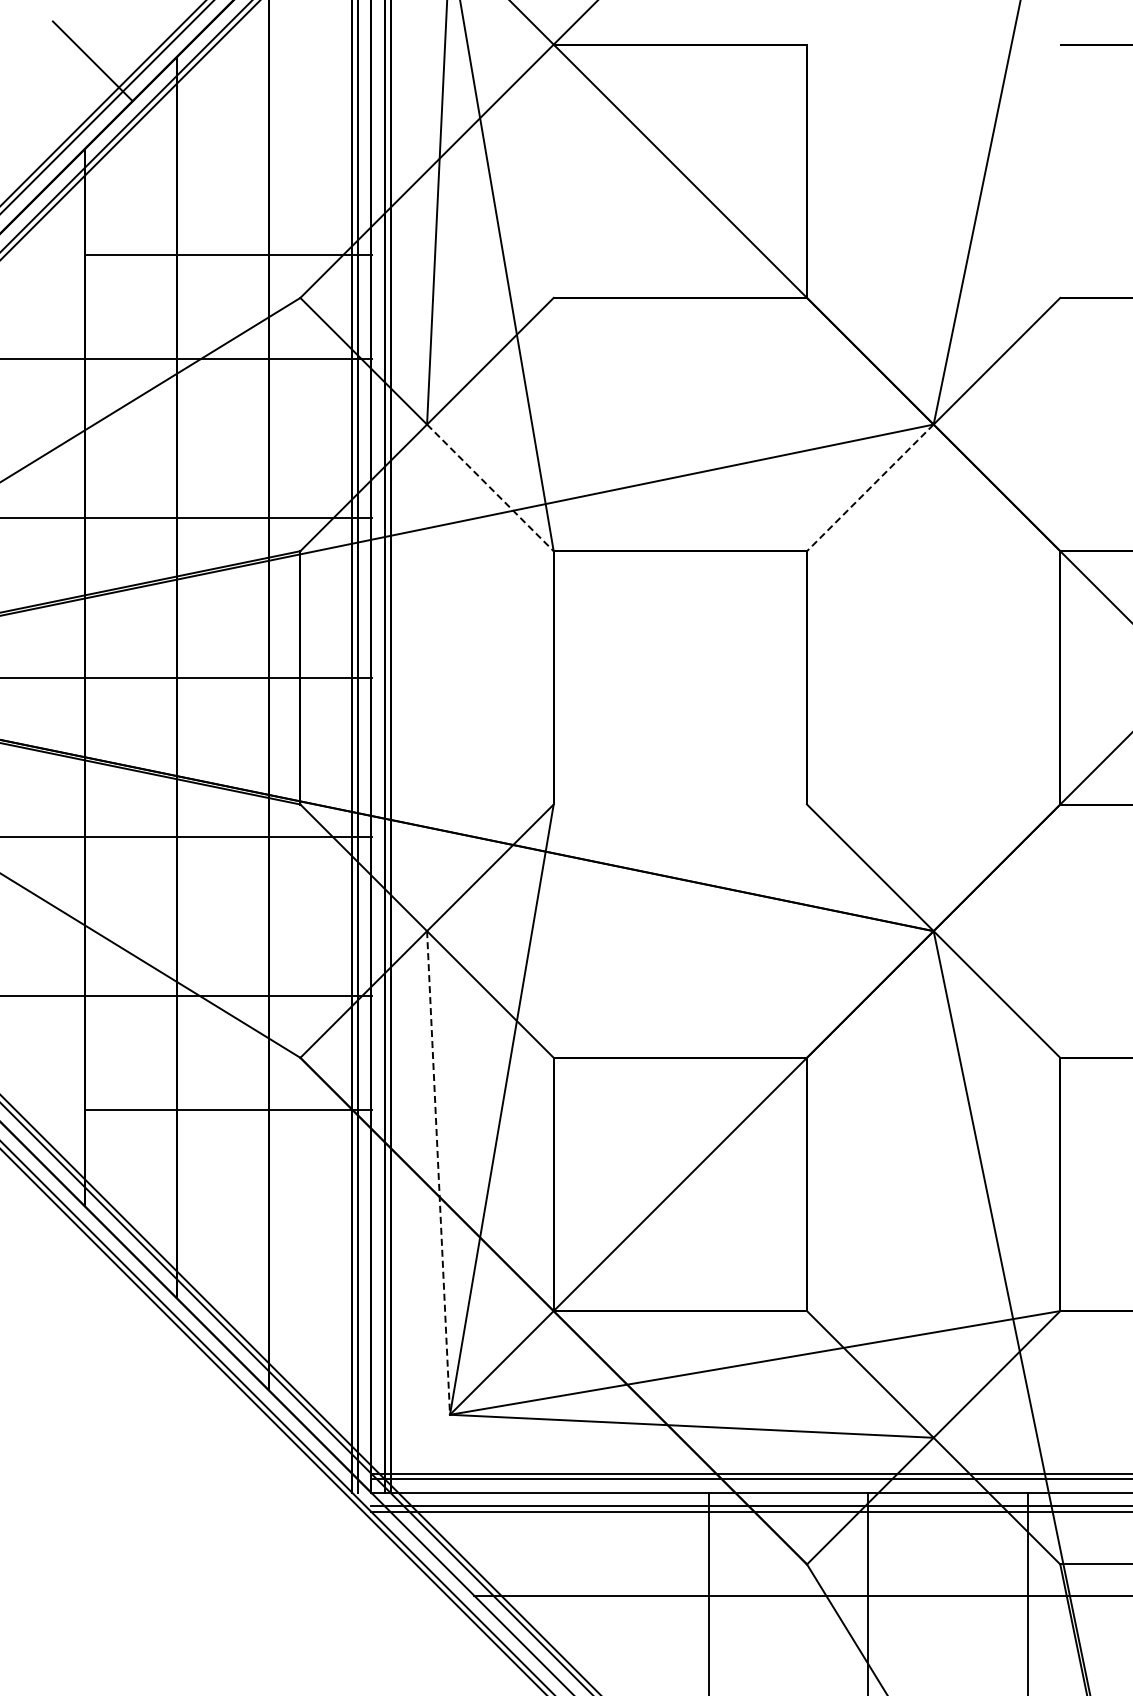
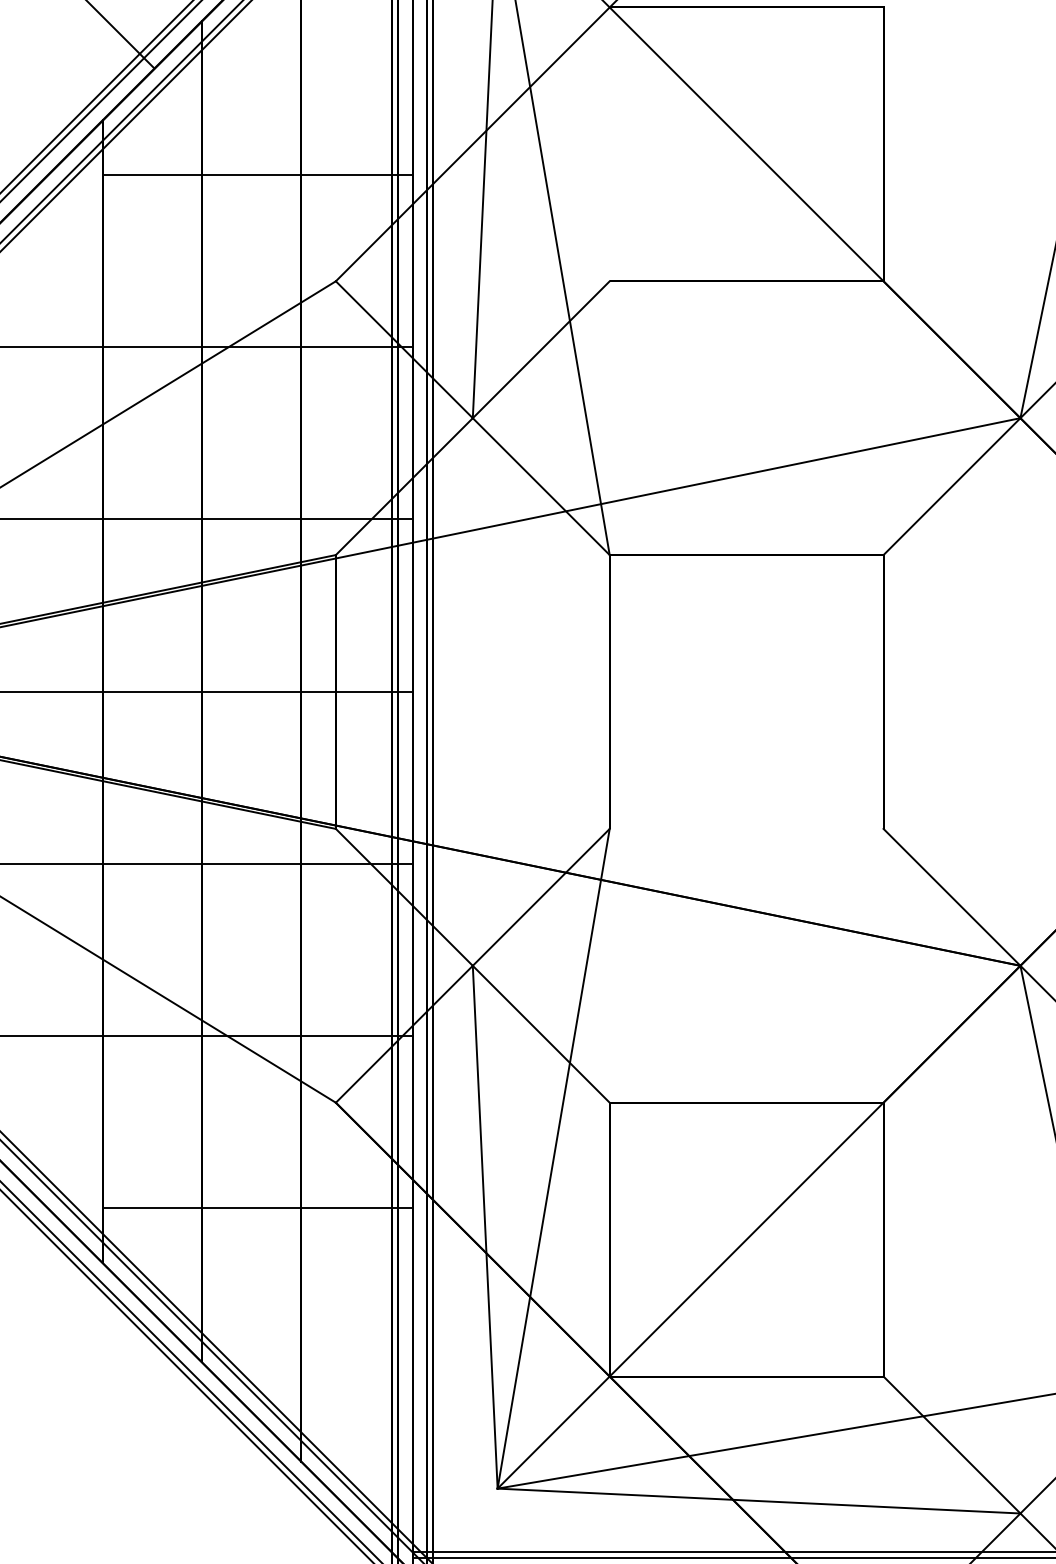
line: (227, 254) -> (257, 174), moved
line: (490, 487) -> (541, 486), dashed -> solid
line: (870, 487) -> (952, 486), dashed -> solid
line: (227, 1110) -> (257, 1208), moved
line: (438, 1173) -> (485, 1227), dashed -> solid

